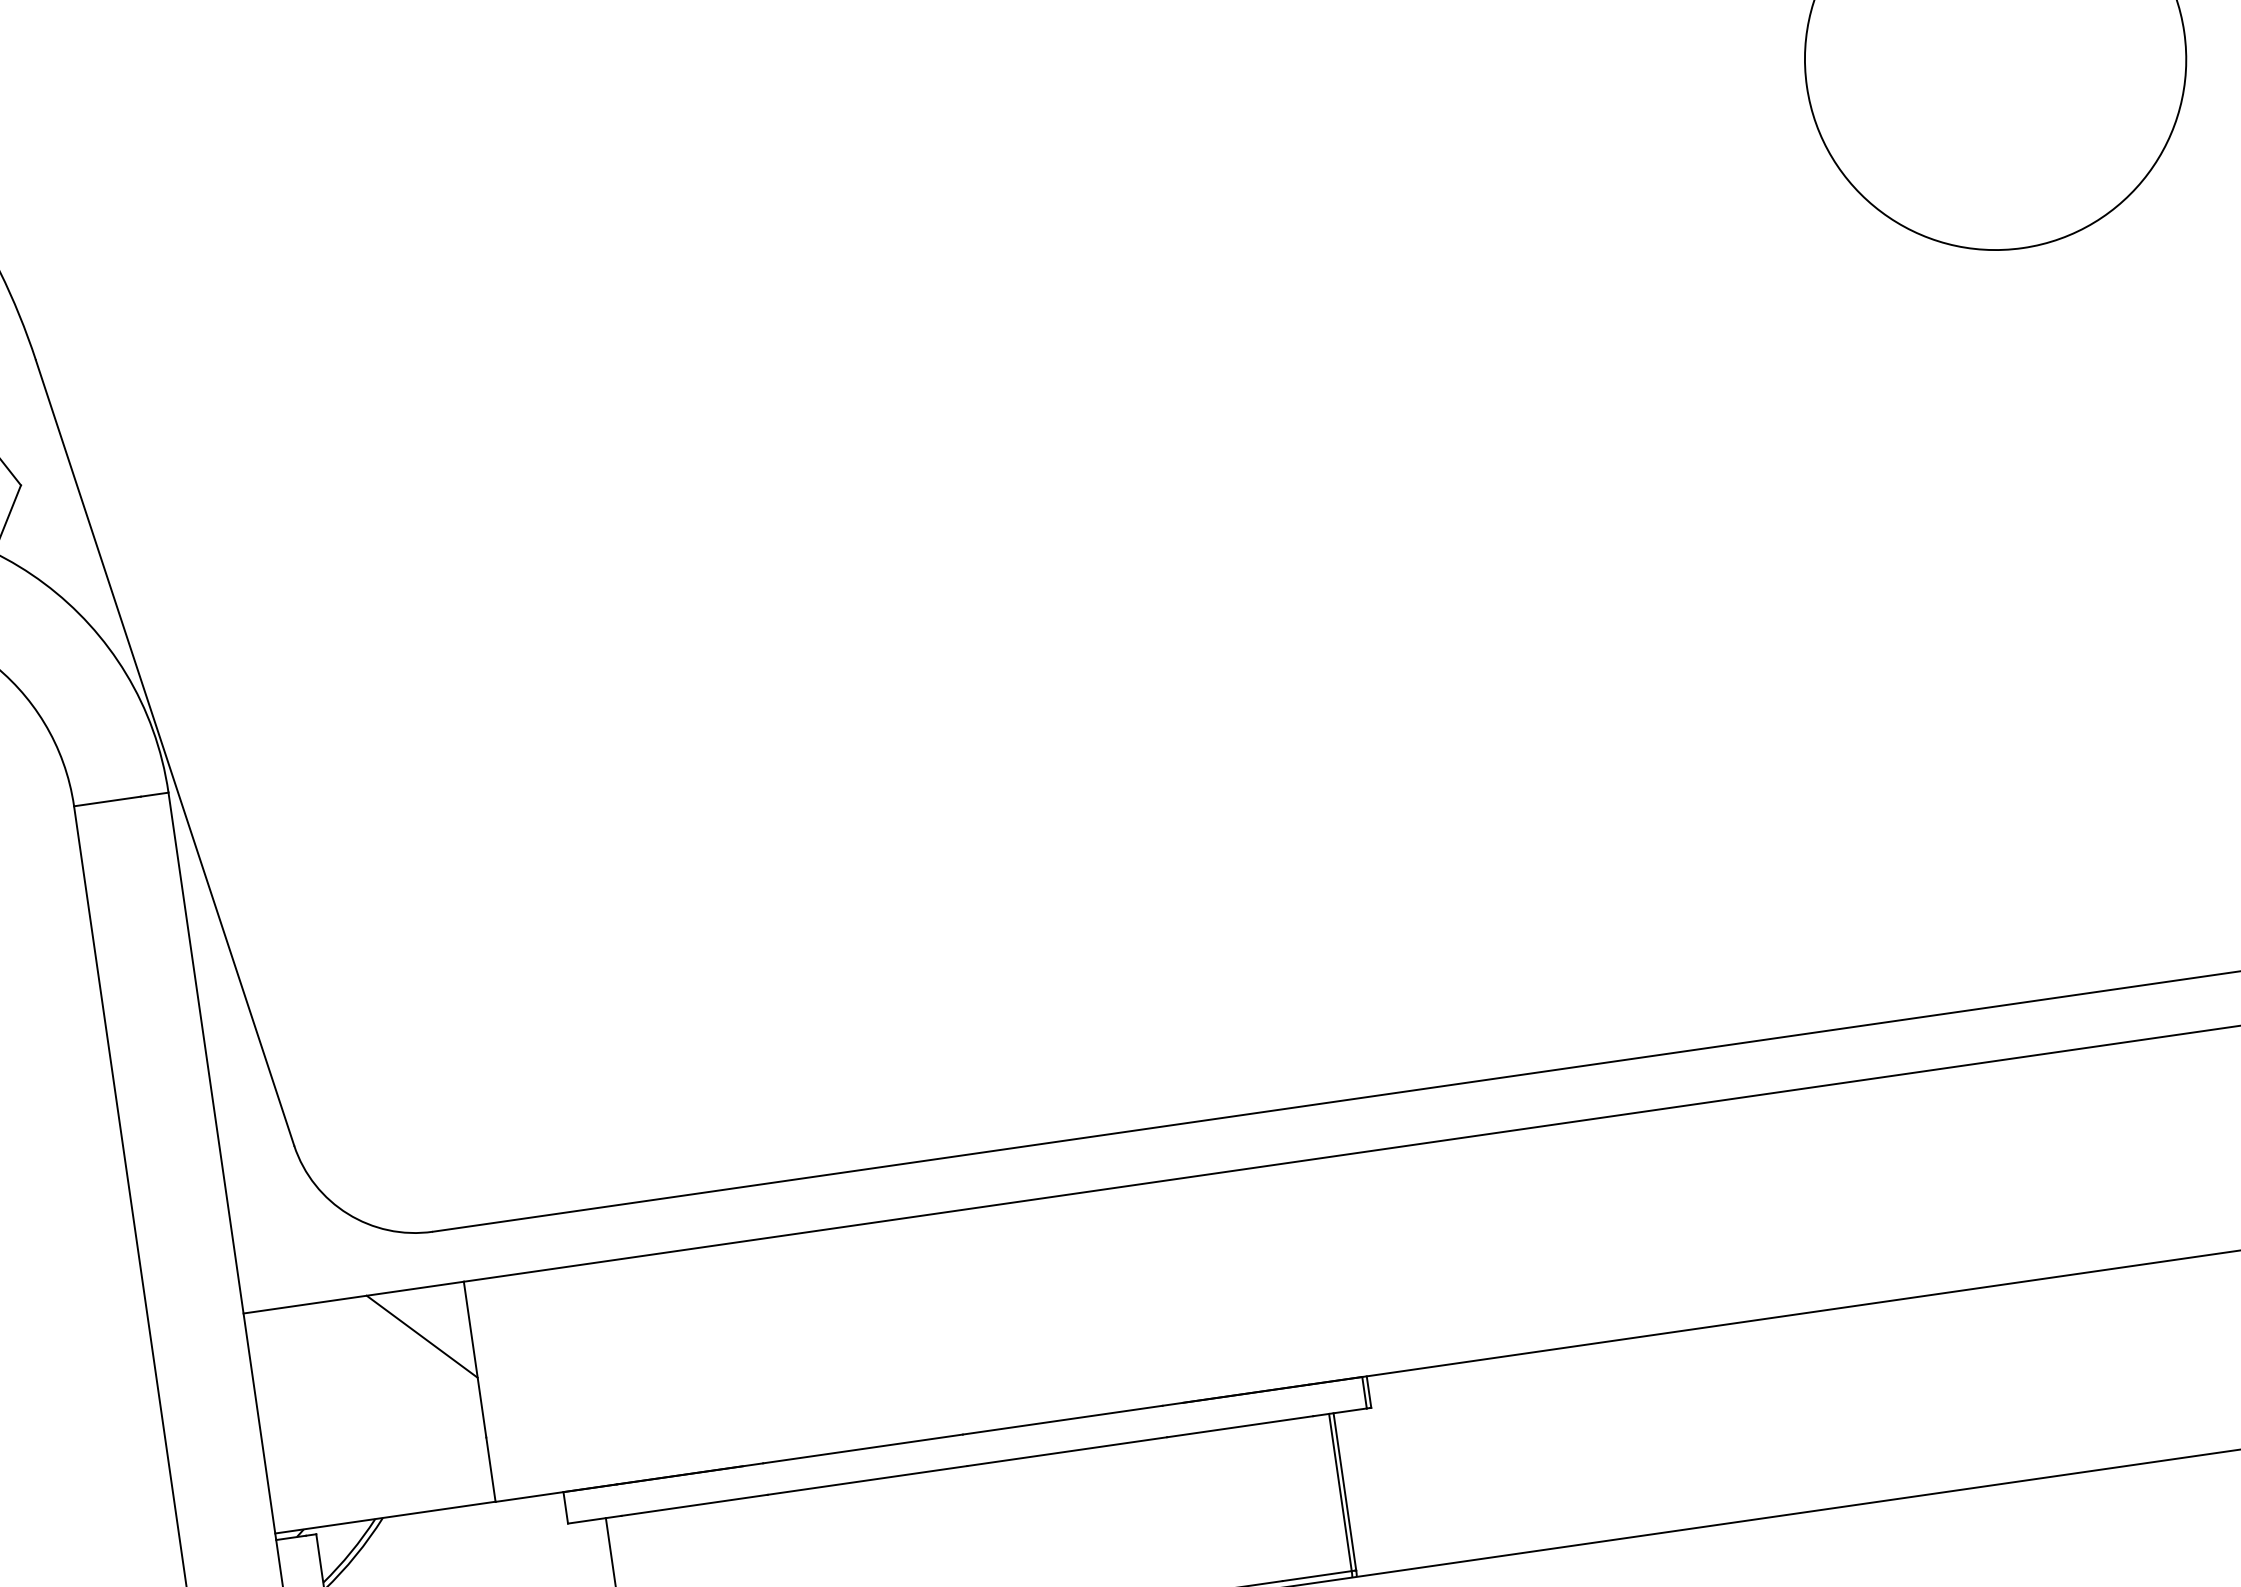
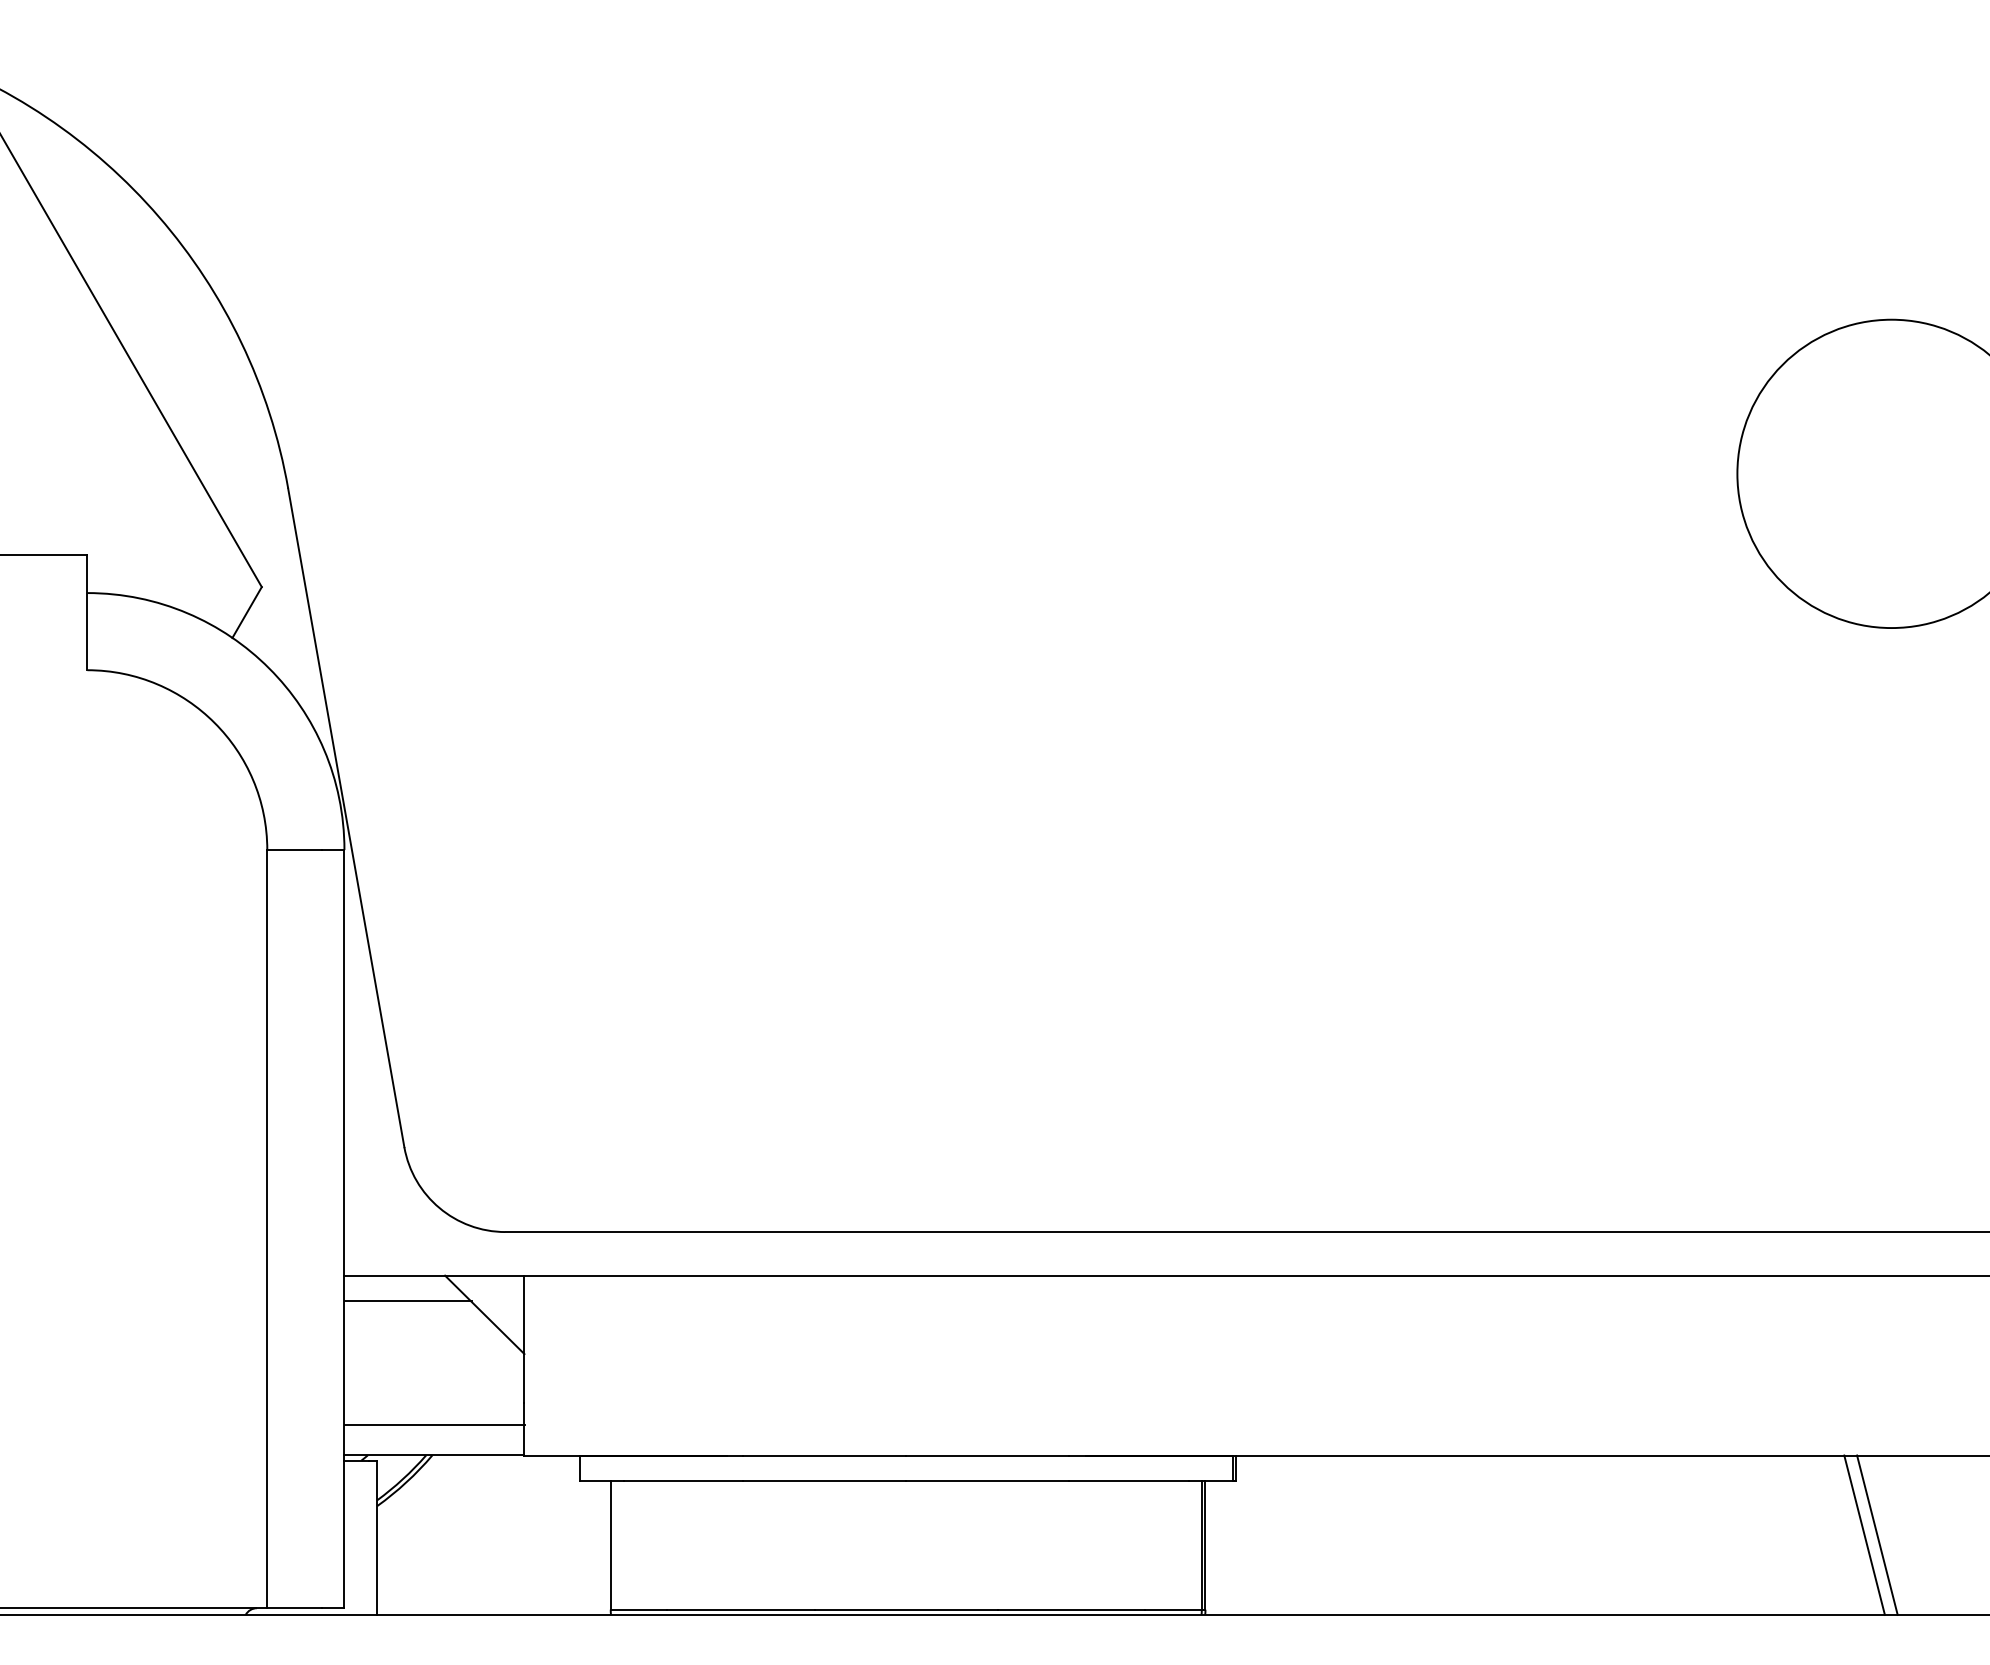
line: (325, 1334) -> (407, 1301), added
line: (2165, 1359) -> (1877, 1534), added
line: (2149, 1362) -> (1864, 1534), added
line: (380, 1479) -> (434, 1424), added

